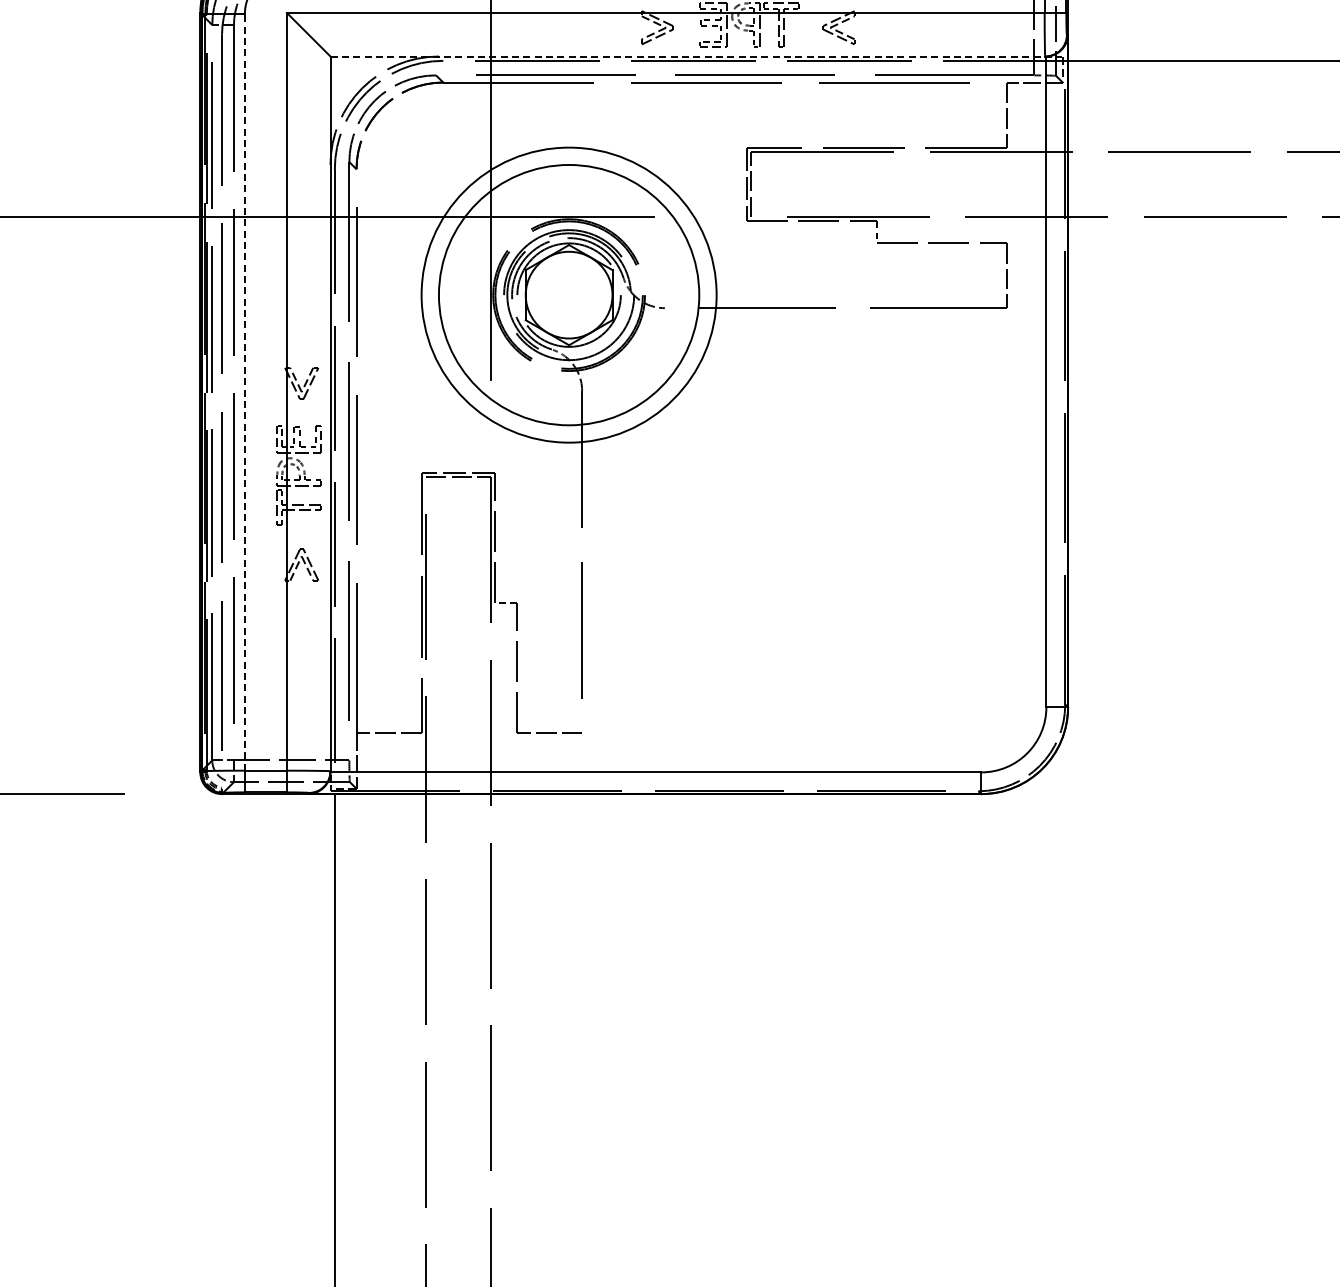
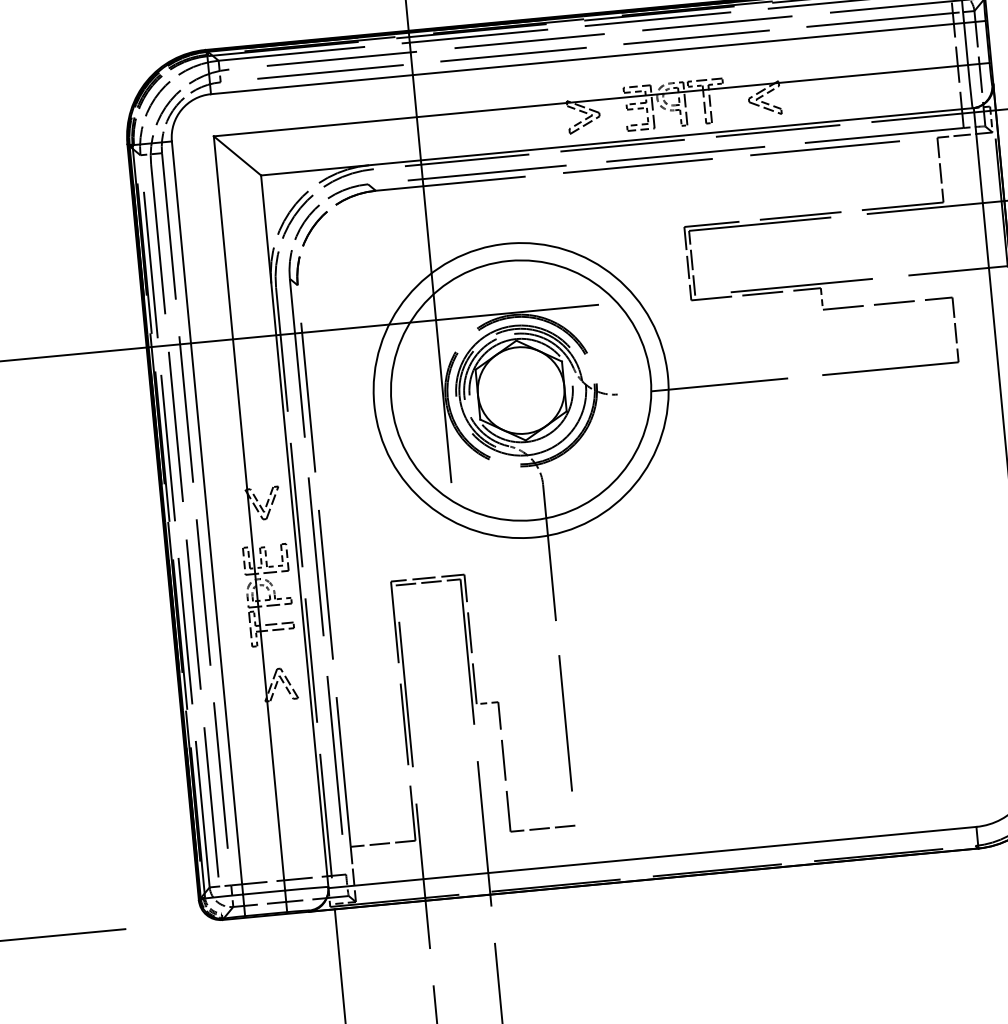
line: (688, 56) -> (617, 141), dashed -> solid
line: (244, 391) -> (207, 517), dashed -> solid

